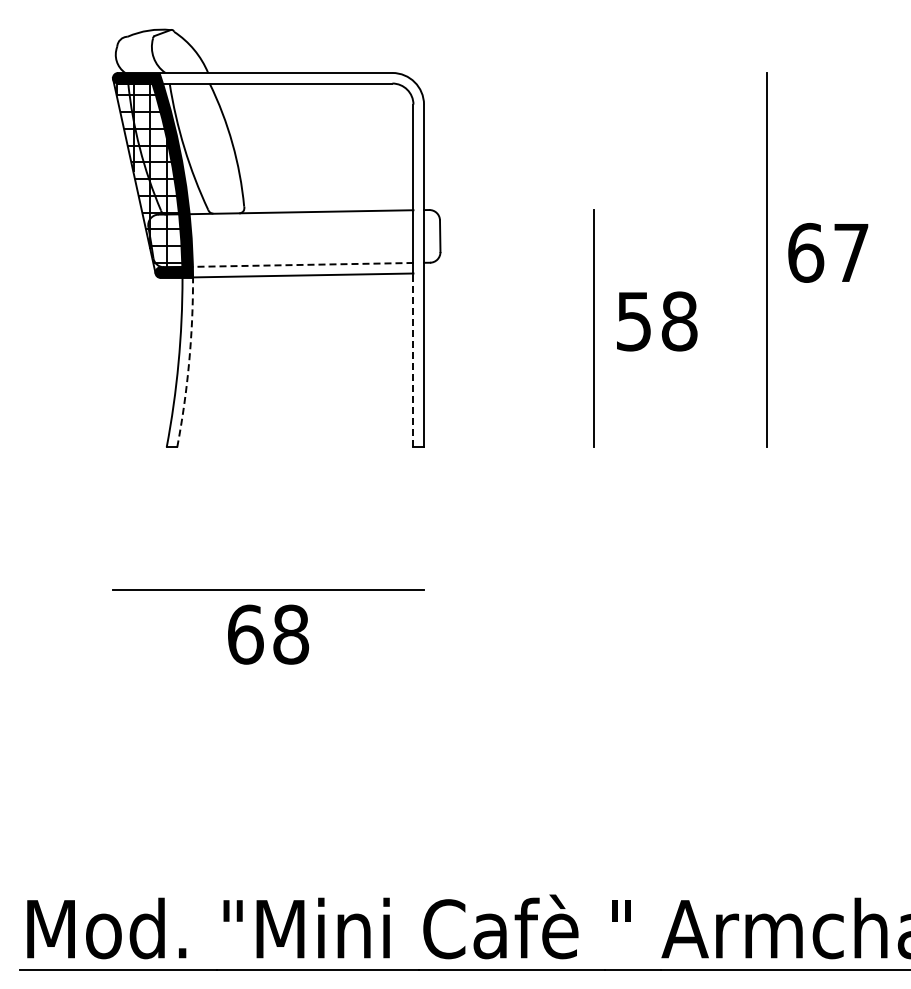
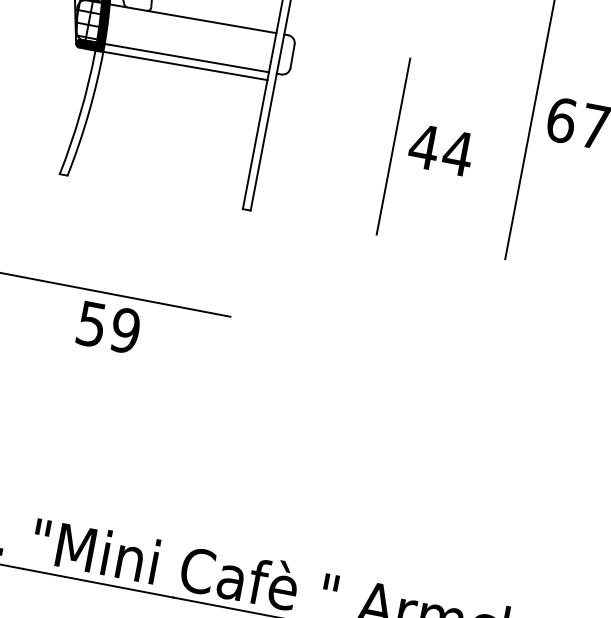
line: (302, 264) -> (186, 57), dashed -> solid
text: (656, 321) -> (440, 150), 58 -> 44
line: (413, 360) -> (255, 144), dashed -> solid
arc: (189, 362) -> (88, 114), dashed -> solid
text: (268, 634) -> (108, 327), 68 -> 59

